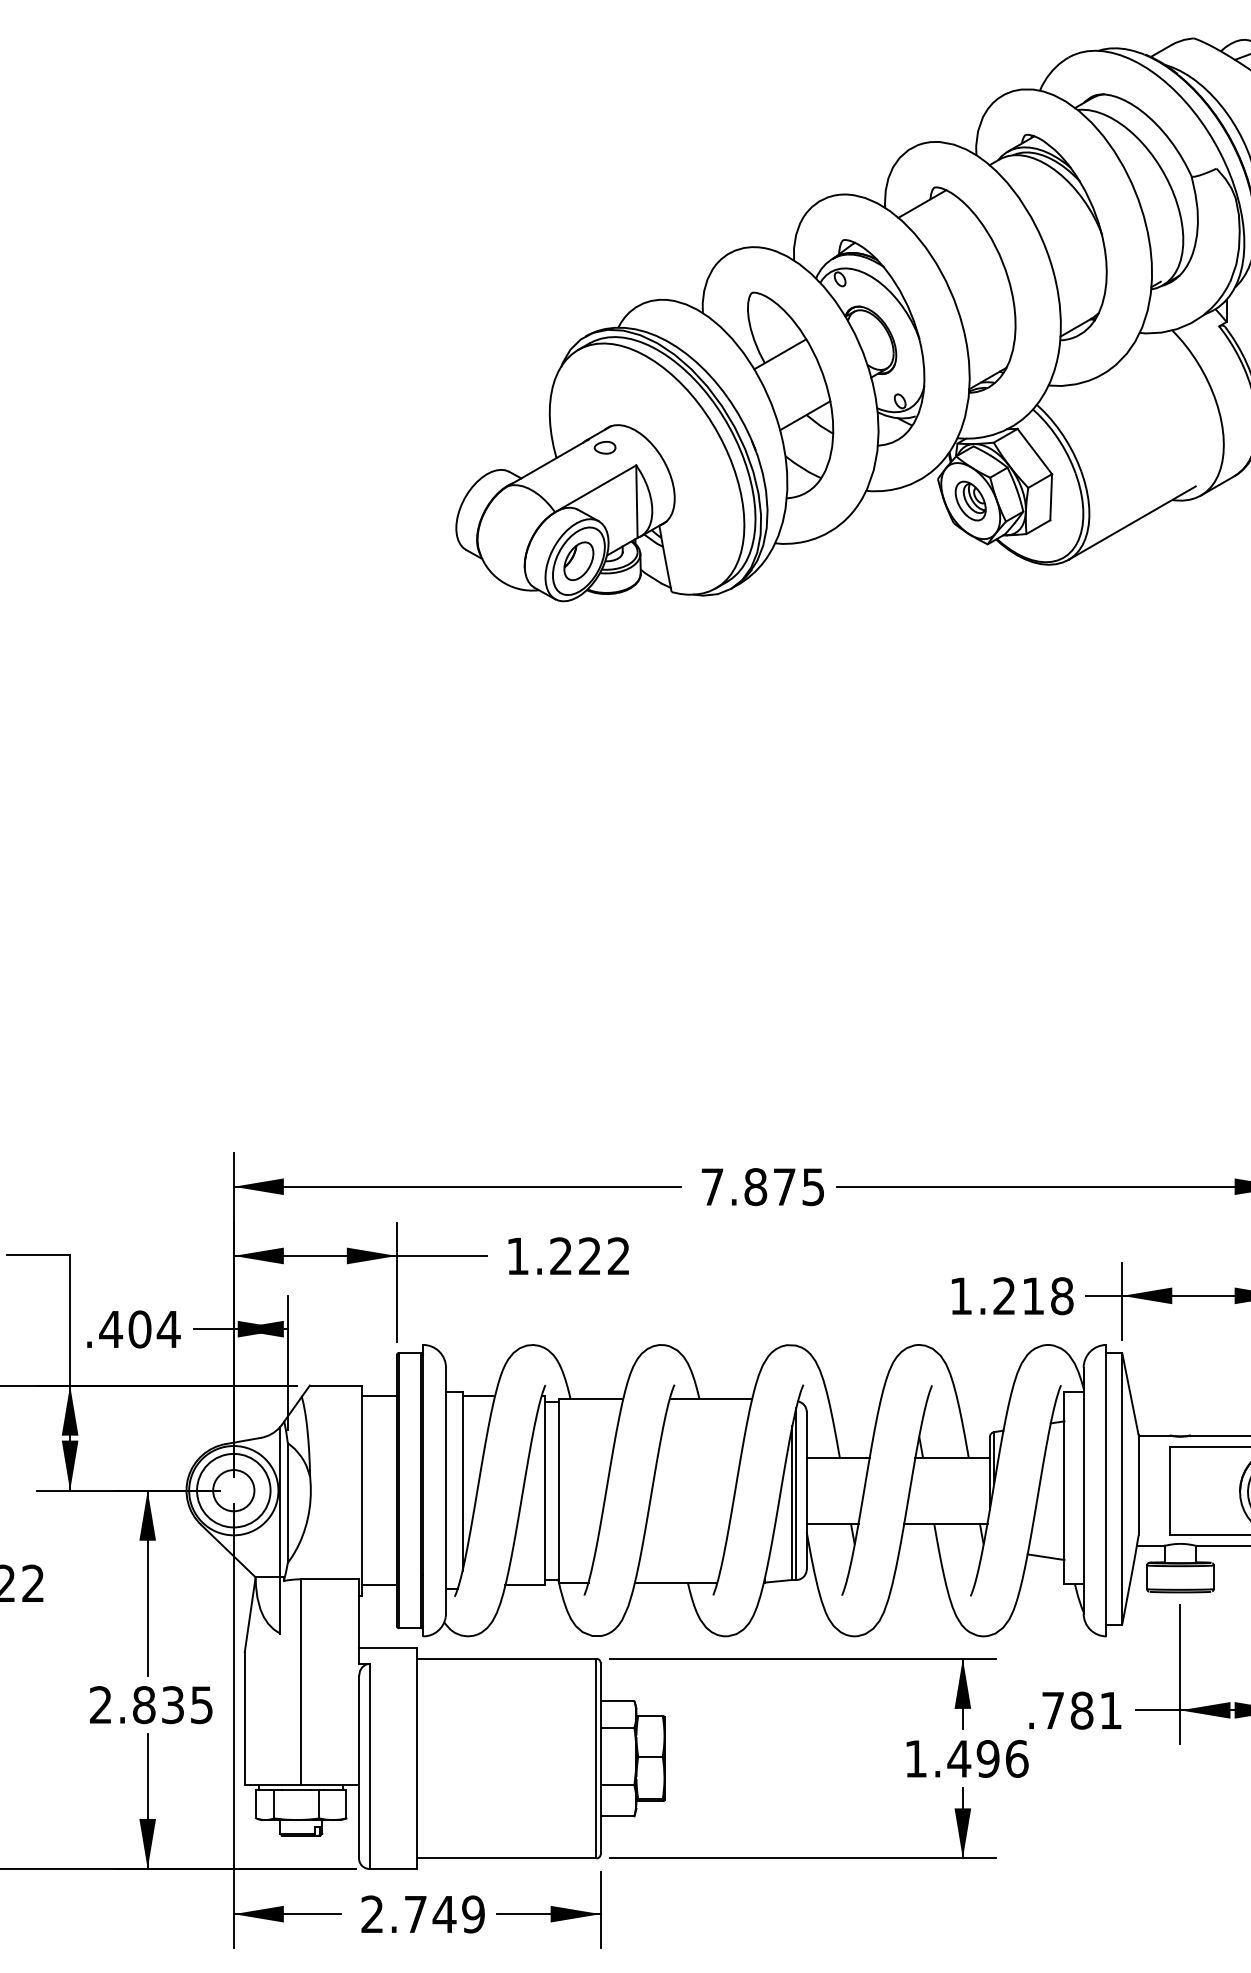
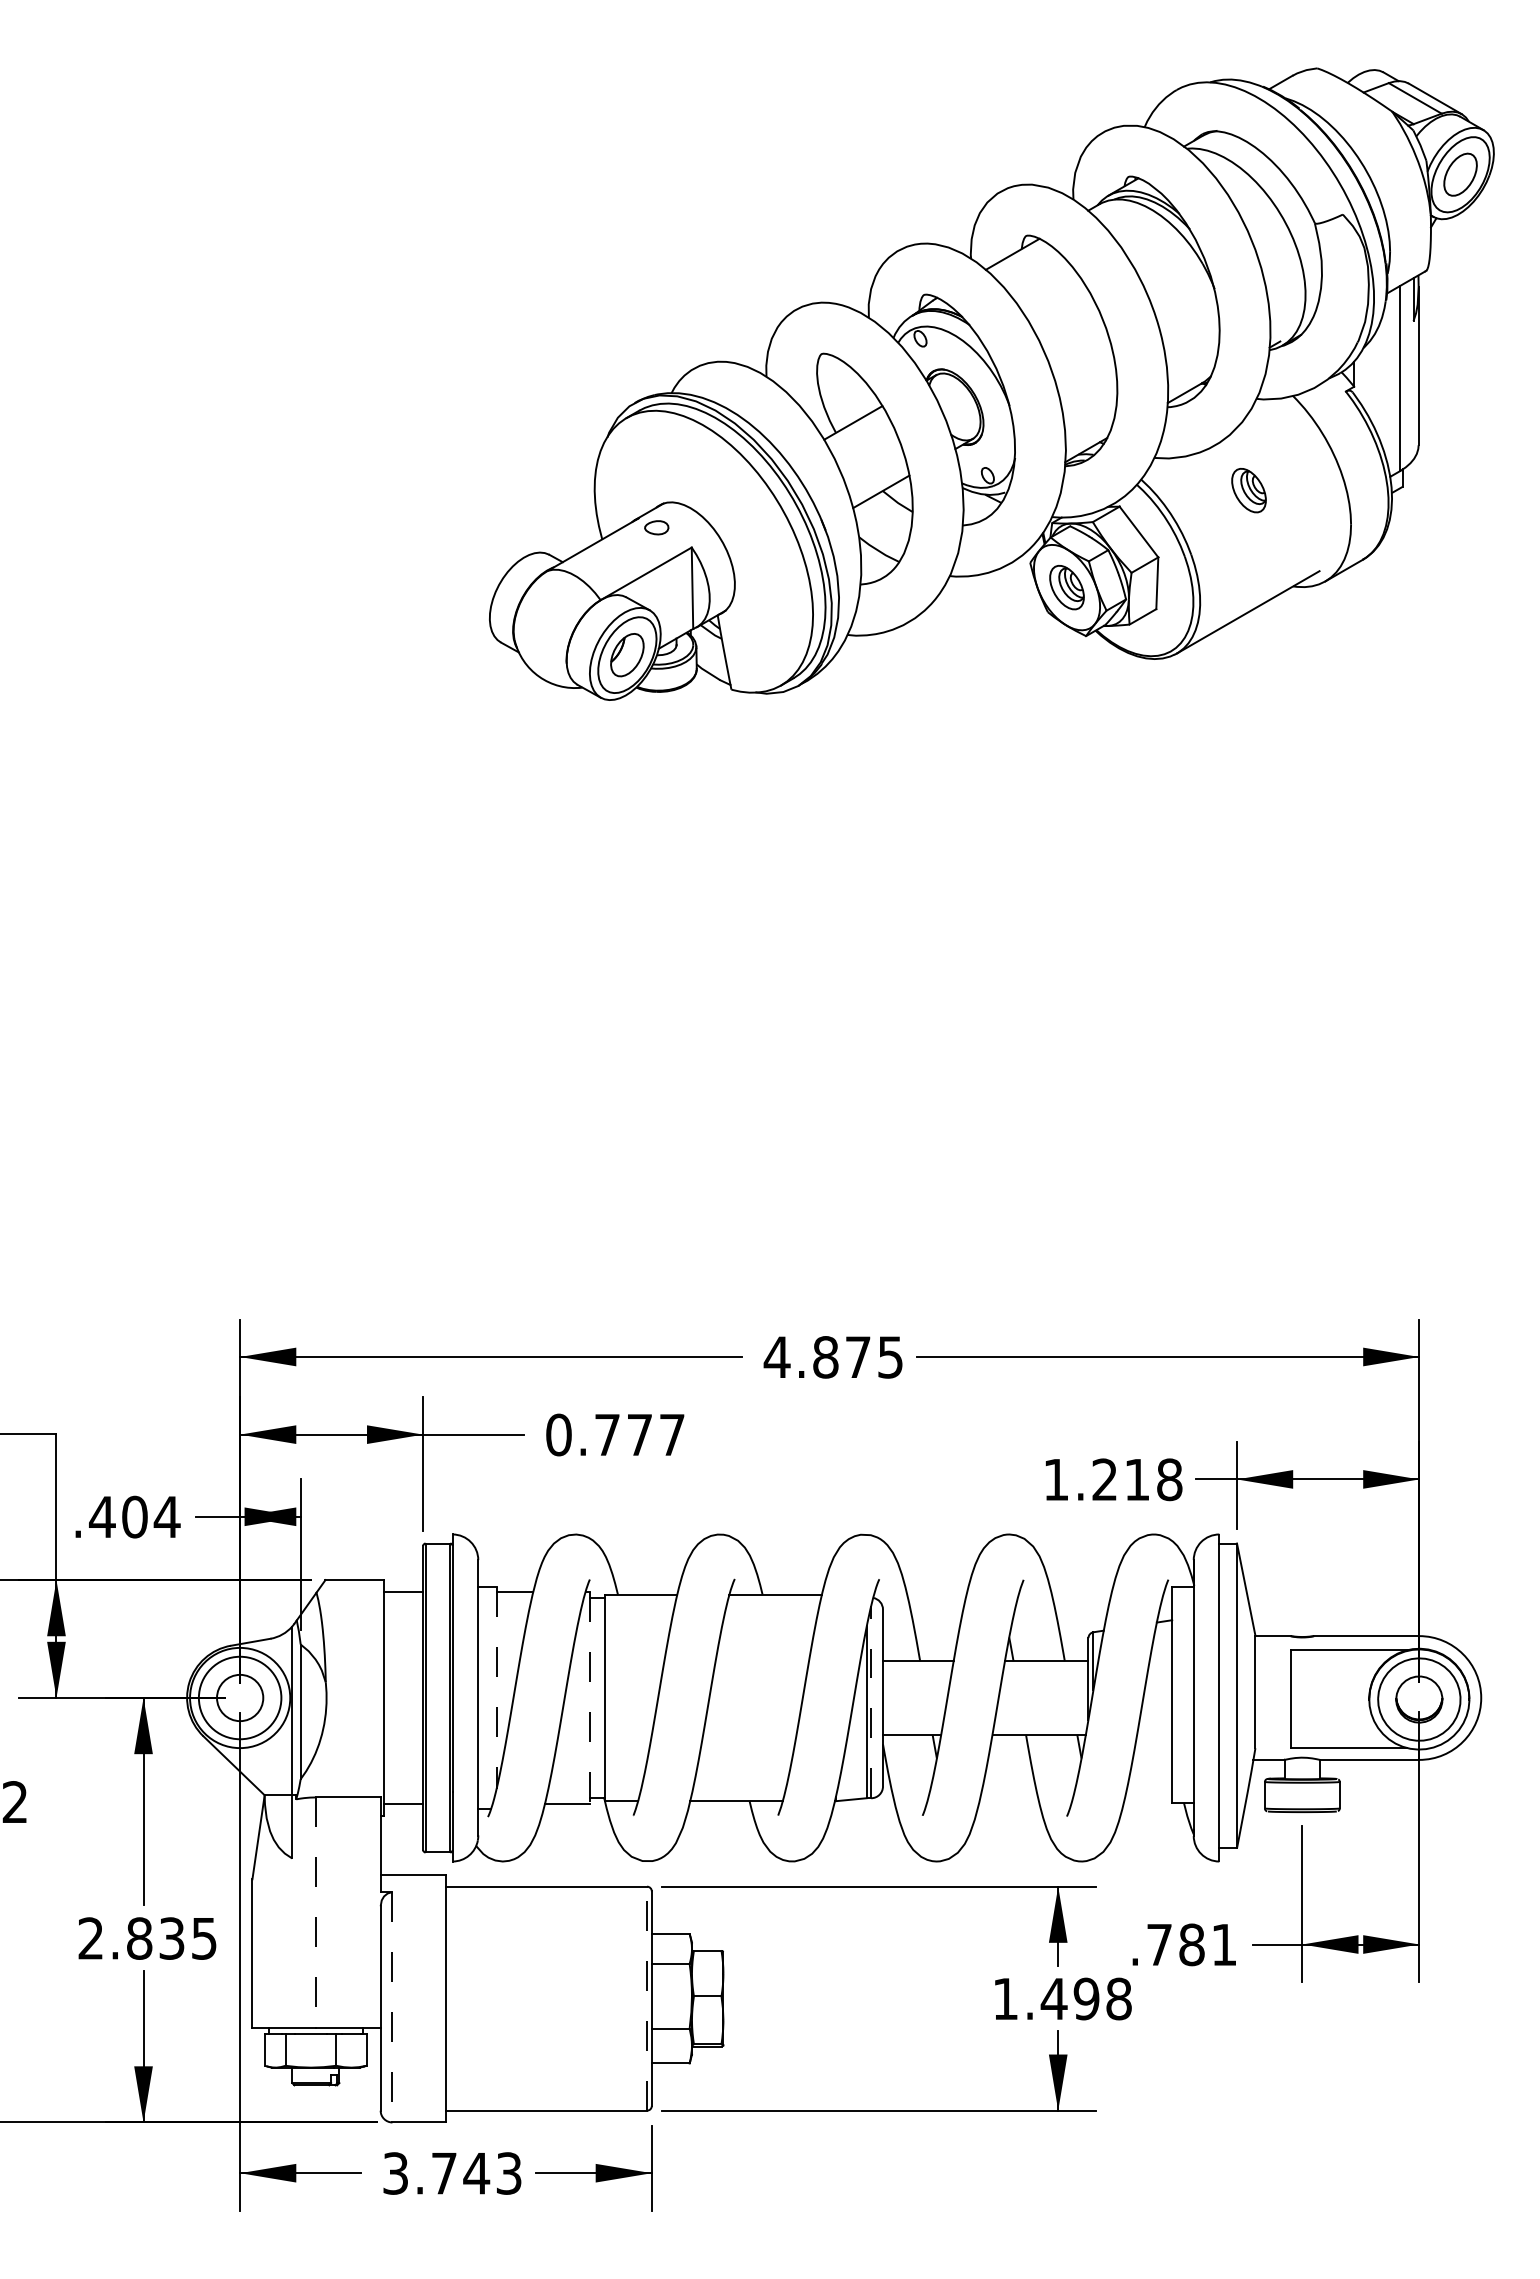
part: (1132, 414) -> (1248, 490), added
text: (711, 1186) -> (776, 1356), 7.875 -> 4.875
text: (568, 1255) -> (615, 1434), 1.222 -> 0.777
line: (462, 1481) -> (496, 1687), solid -> dashed
line: (545, 1491) -> (589, 1698), solid -> dashed
line: (796, 1493) -> (871, 1701), solid -> dashed
line: (1046, 1557) -> (1151, 1772), removed
line: (300, 1682) -> (315, 1913), solid -> dashed
line: (596, 1758) -> (647, 1998), solid -> dashed
text: (1017, 1758) -> (1119, 1998), 1.496 -> 1.498
line: (369, 1766) -> (392, 2007), solid -> dashed
text: (423, 1914) -> (452, 2173), 2.749 -> 3.743

